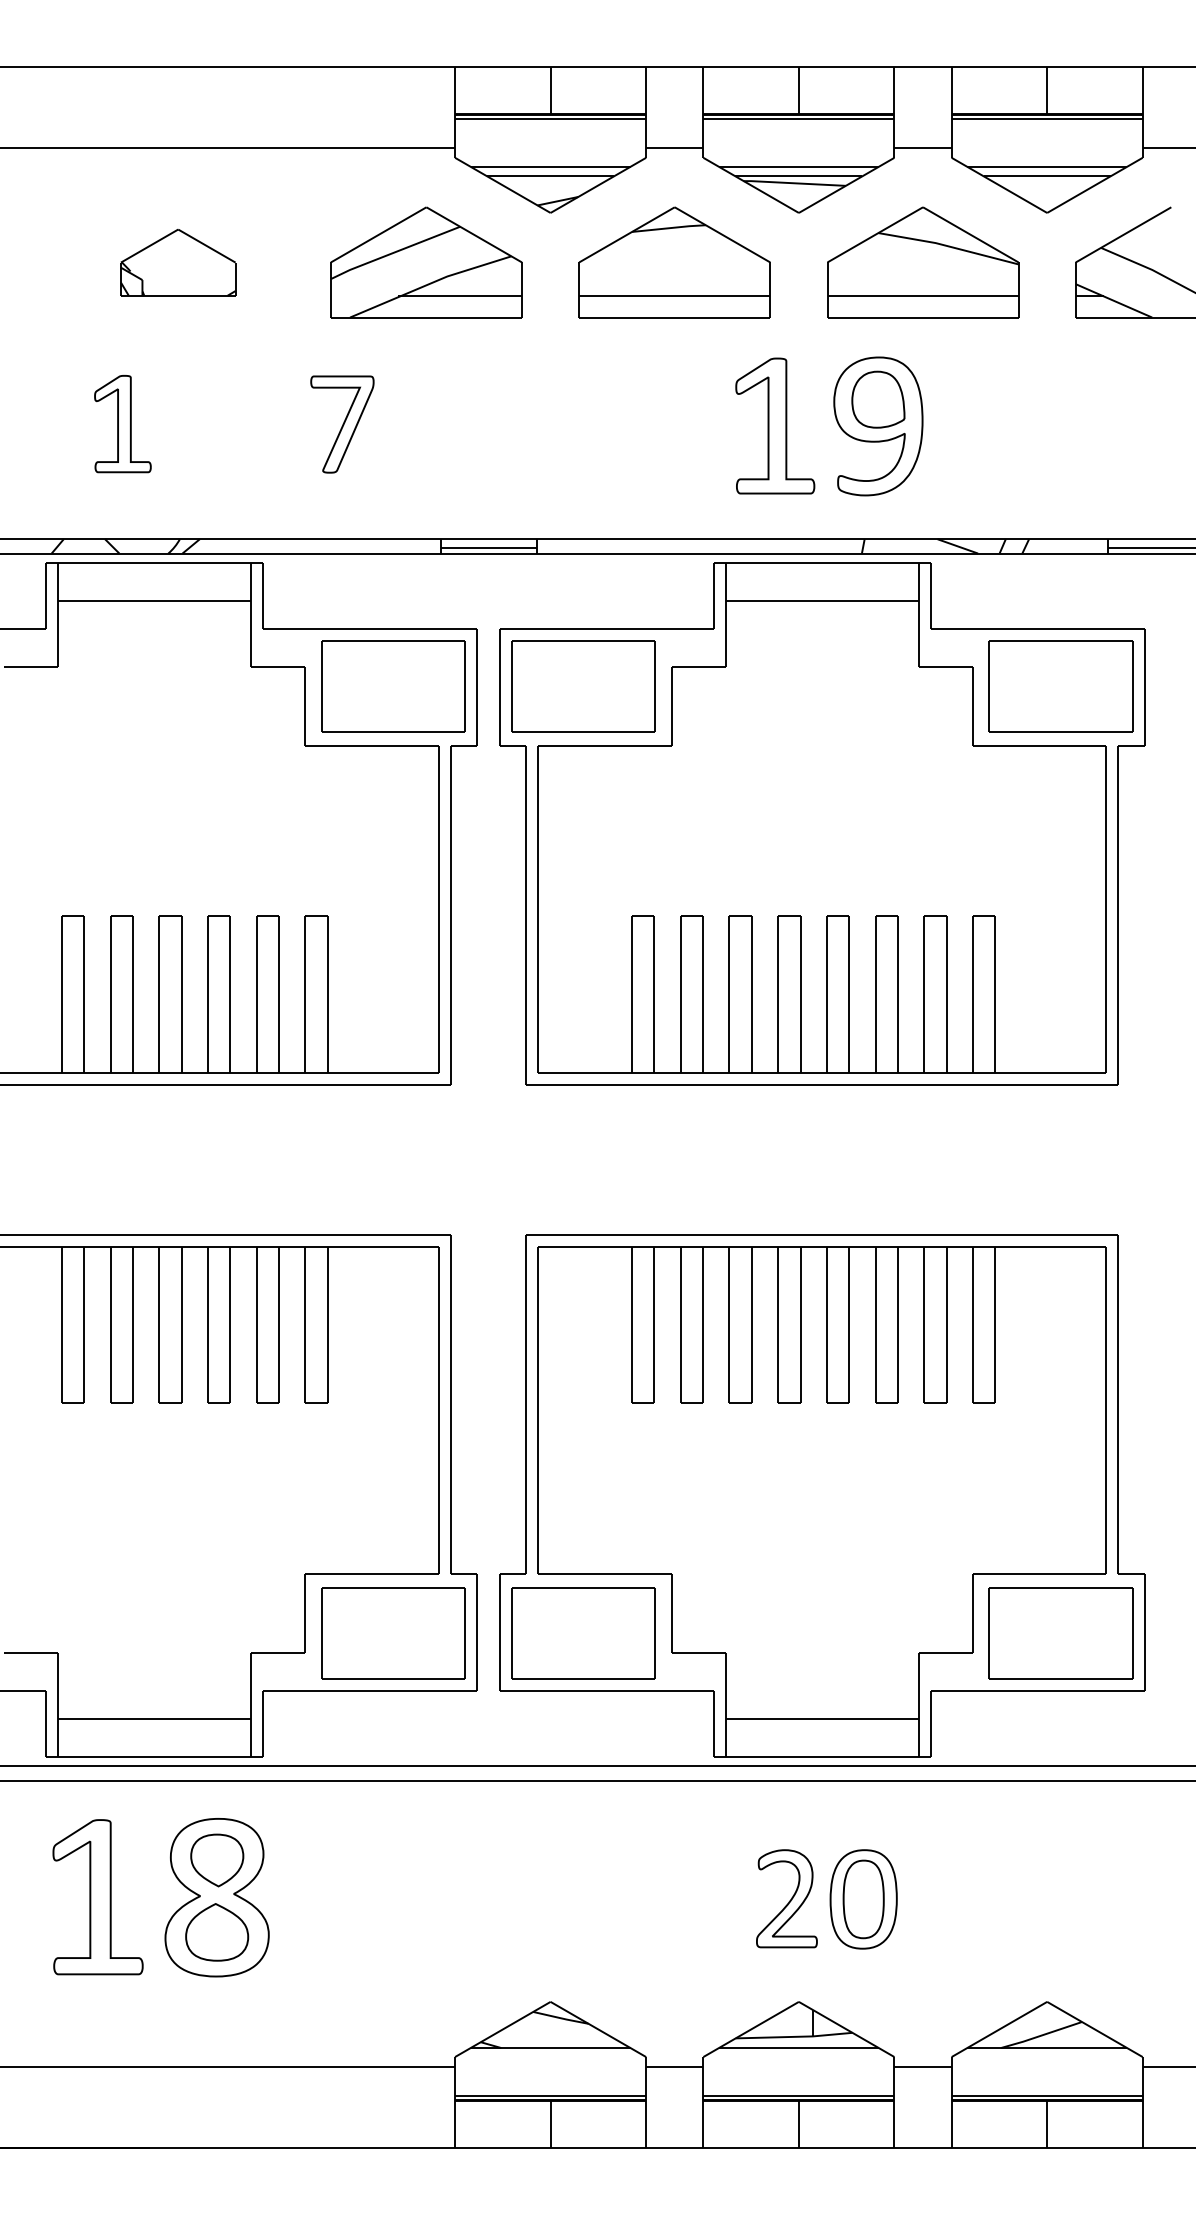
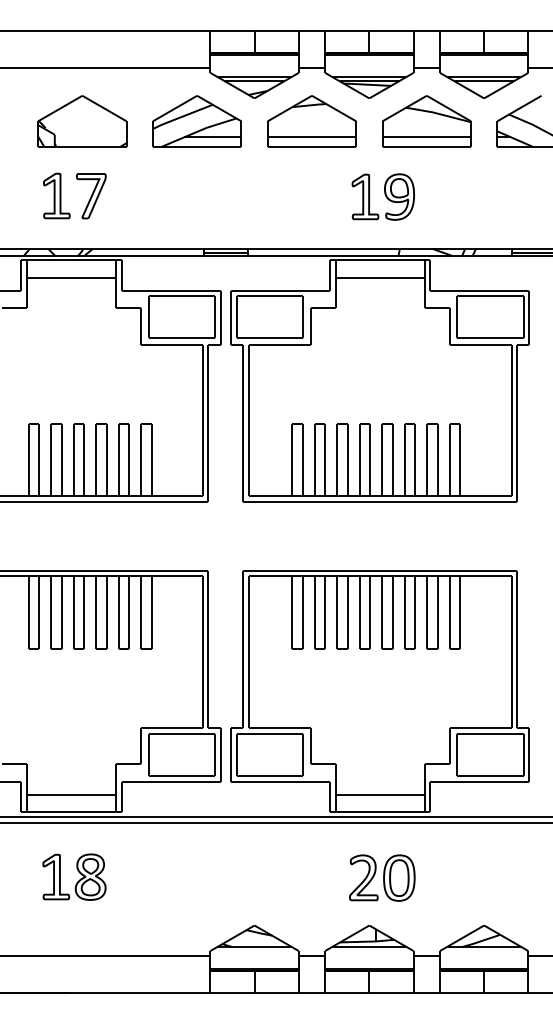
part: (178, 262) -> (82, 121), size x1.67
part: (342, 425) -> (91, 196), moved
part: (827, 425) -> (382, 196), size x0.71
part: (161, 1895) -> (74, 876), size x0.62

